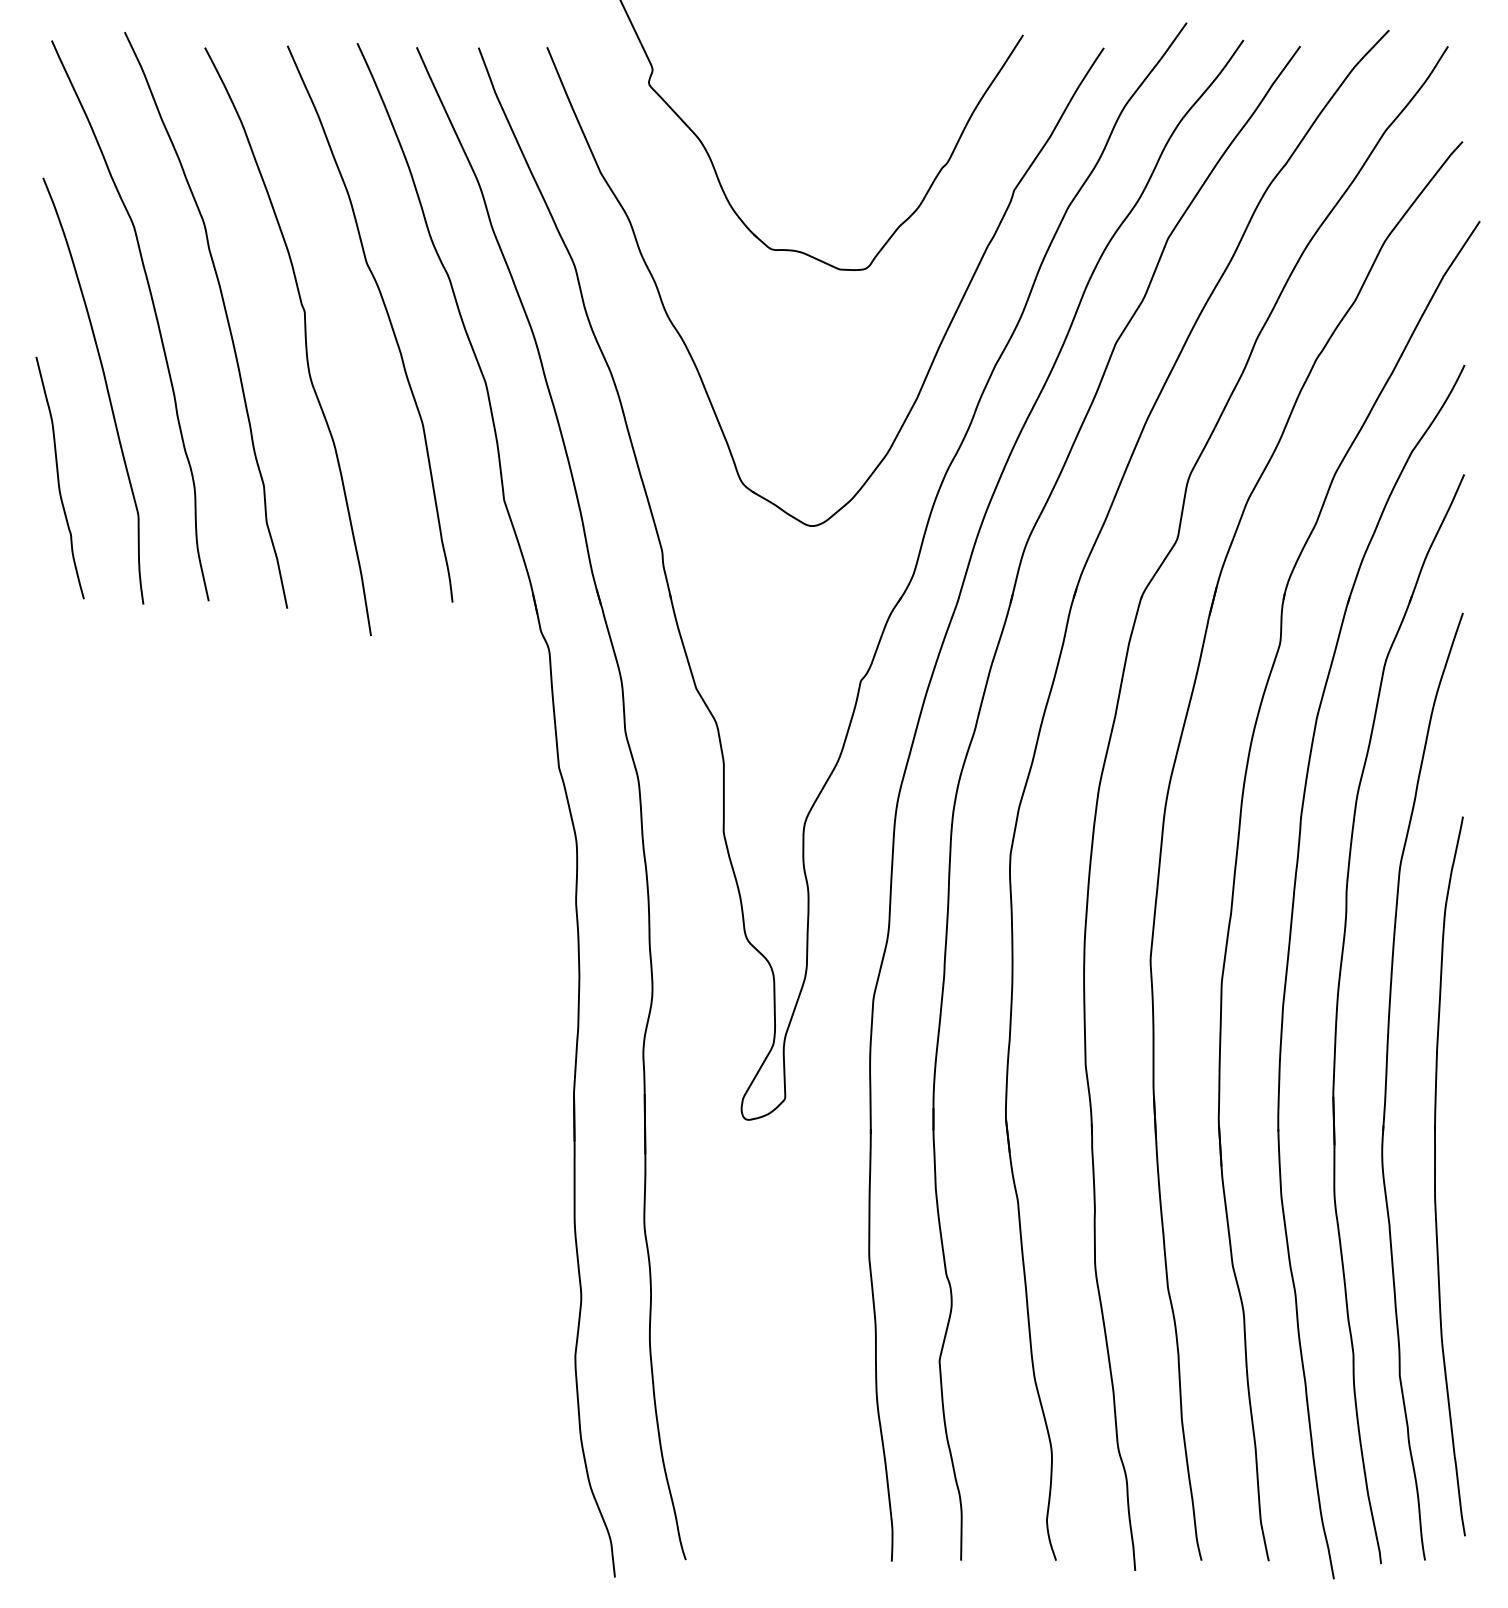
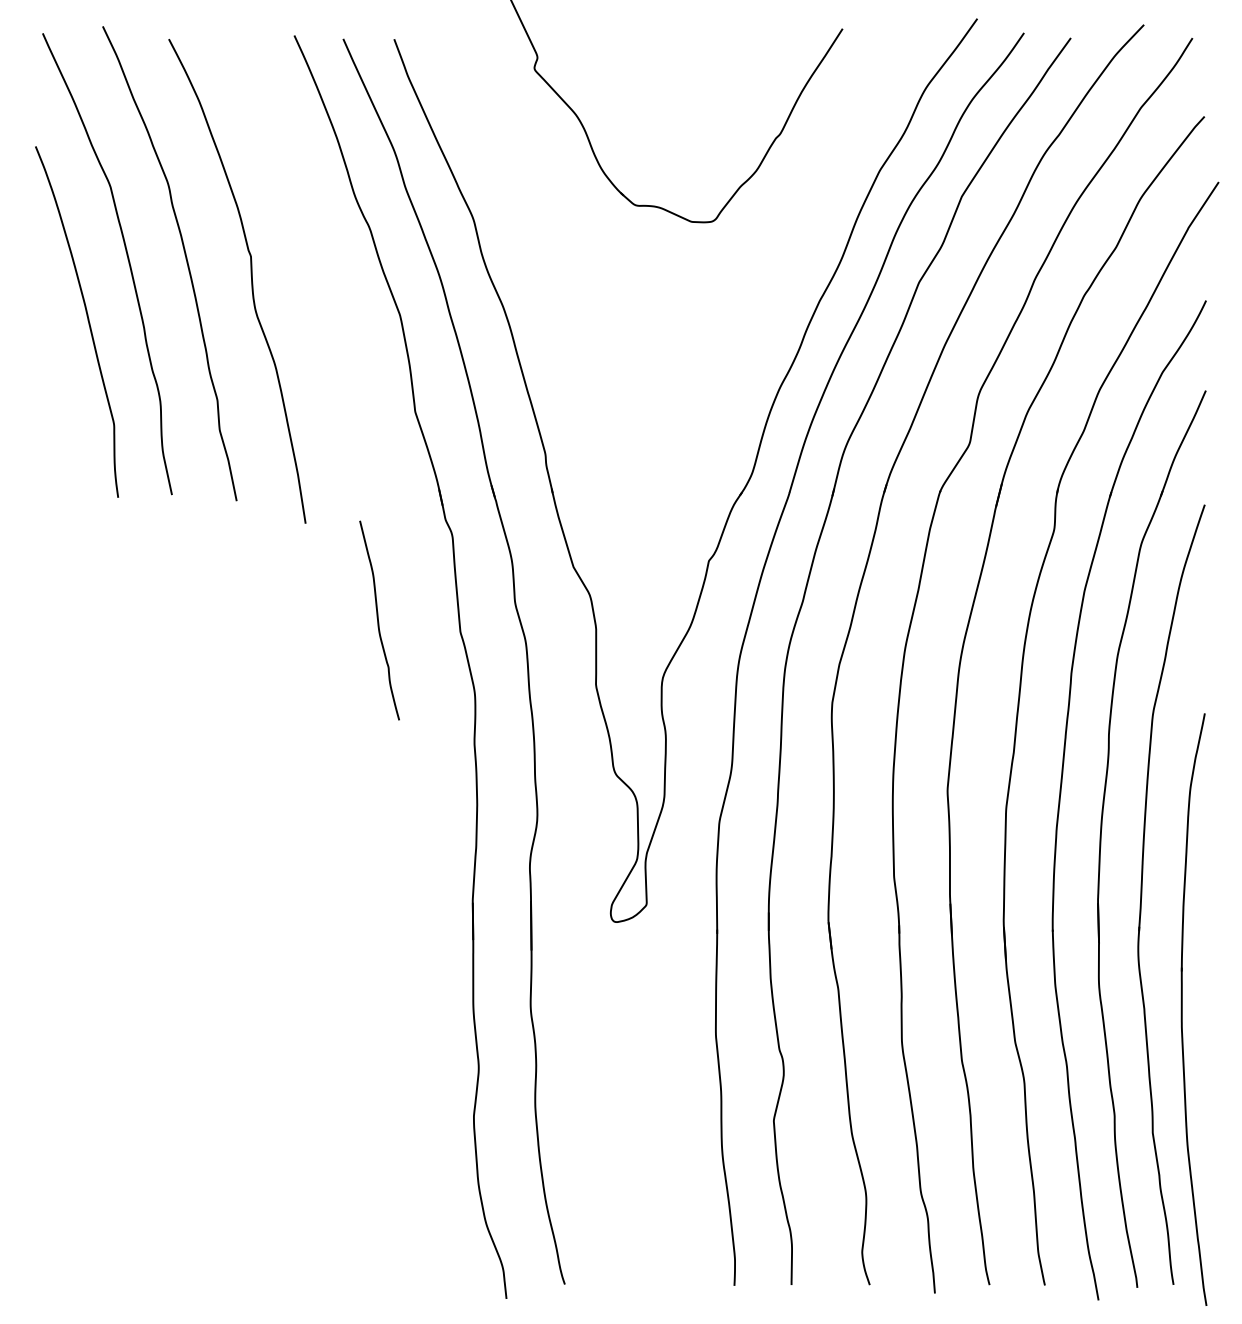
curve: (387, 318) -> (319, 262), removed
part: (944, 333) -> (777, 274), removed
curve: (58, 477) -> (378, 620), moved
part: (1435, 1176) -> (1182, 1009), moved

